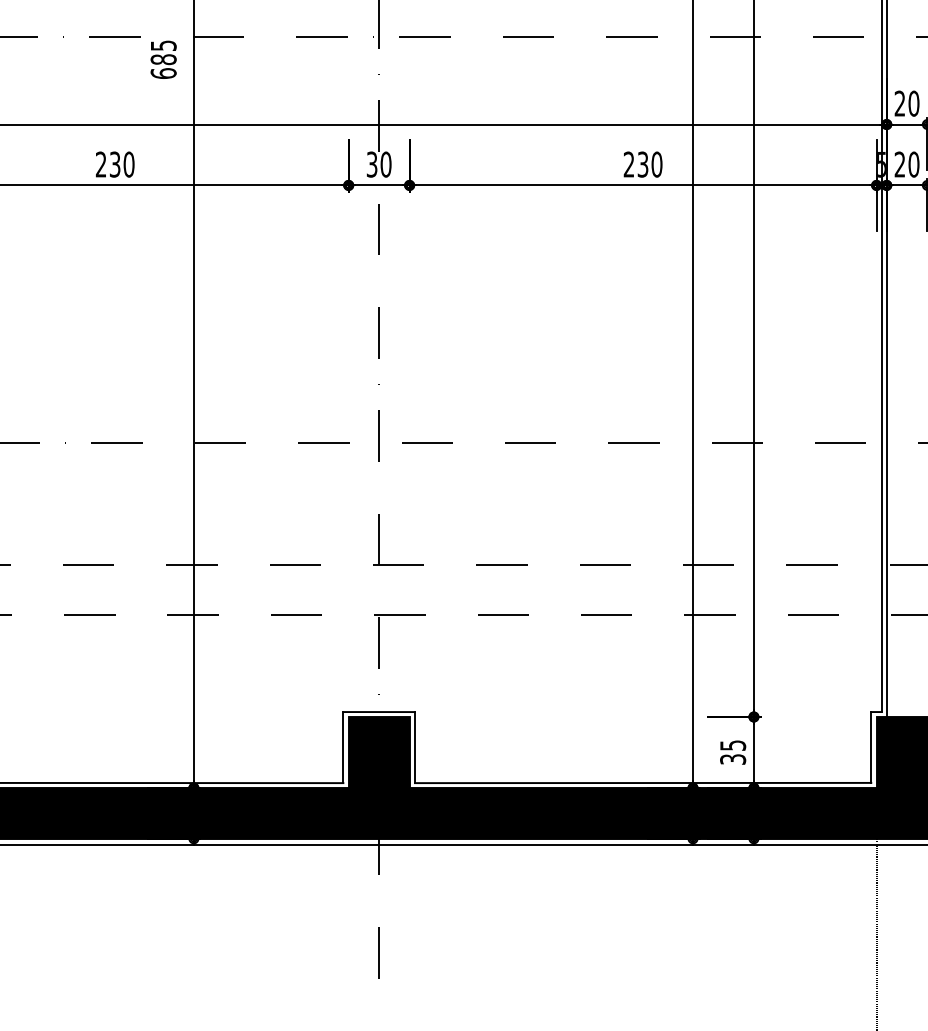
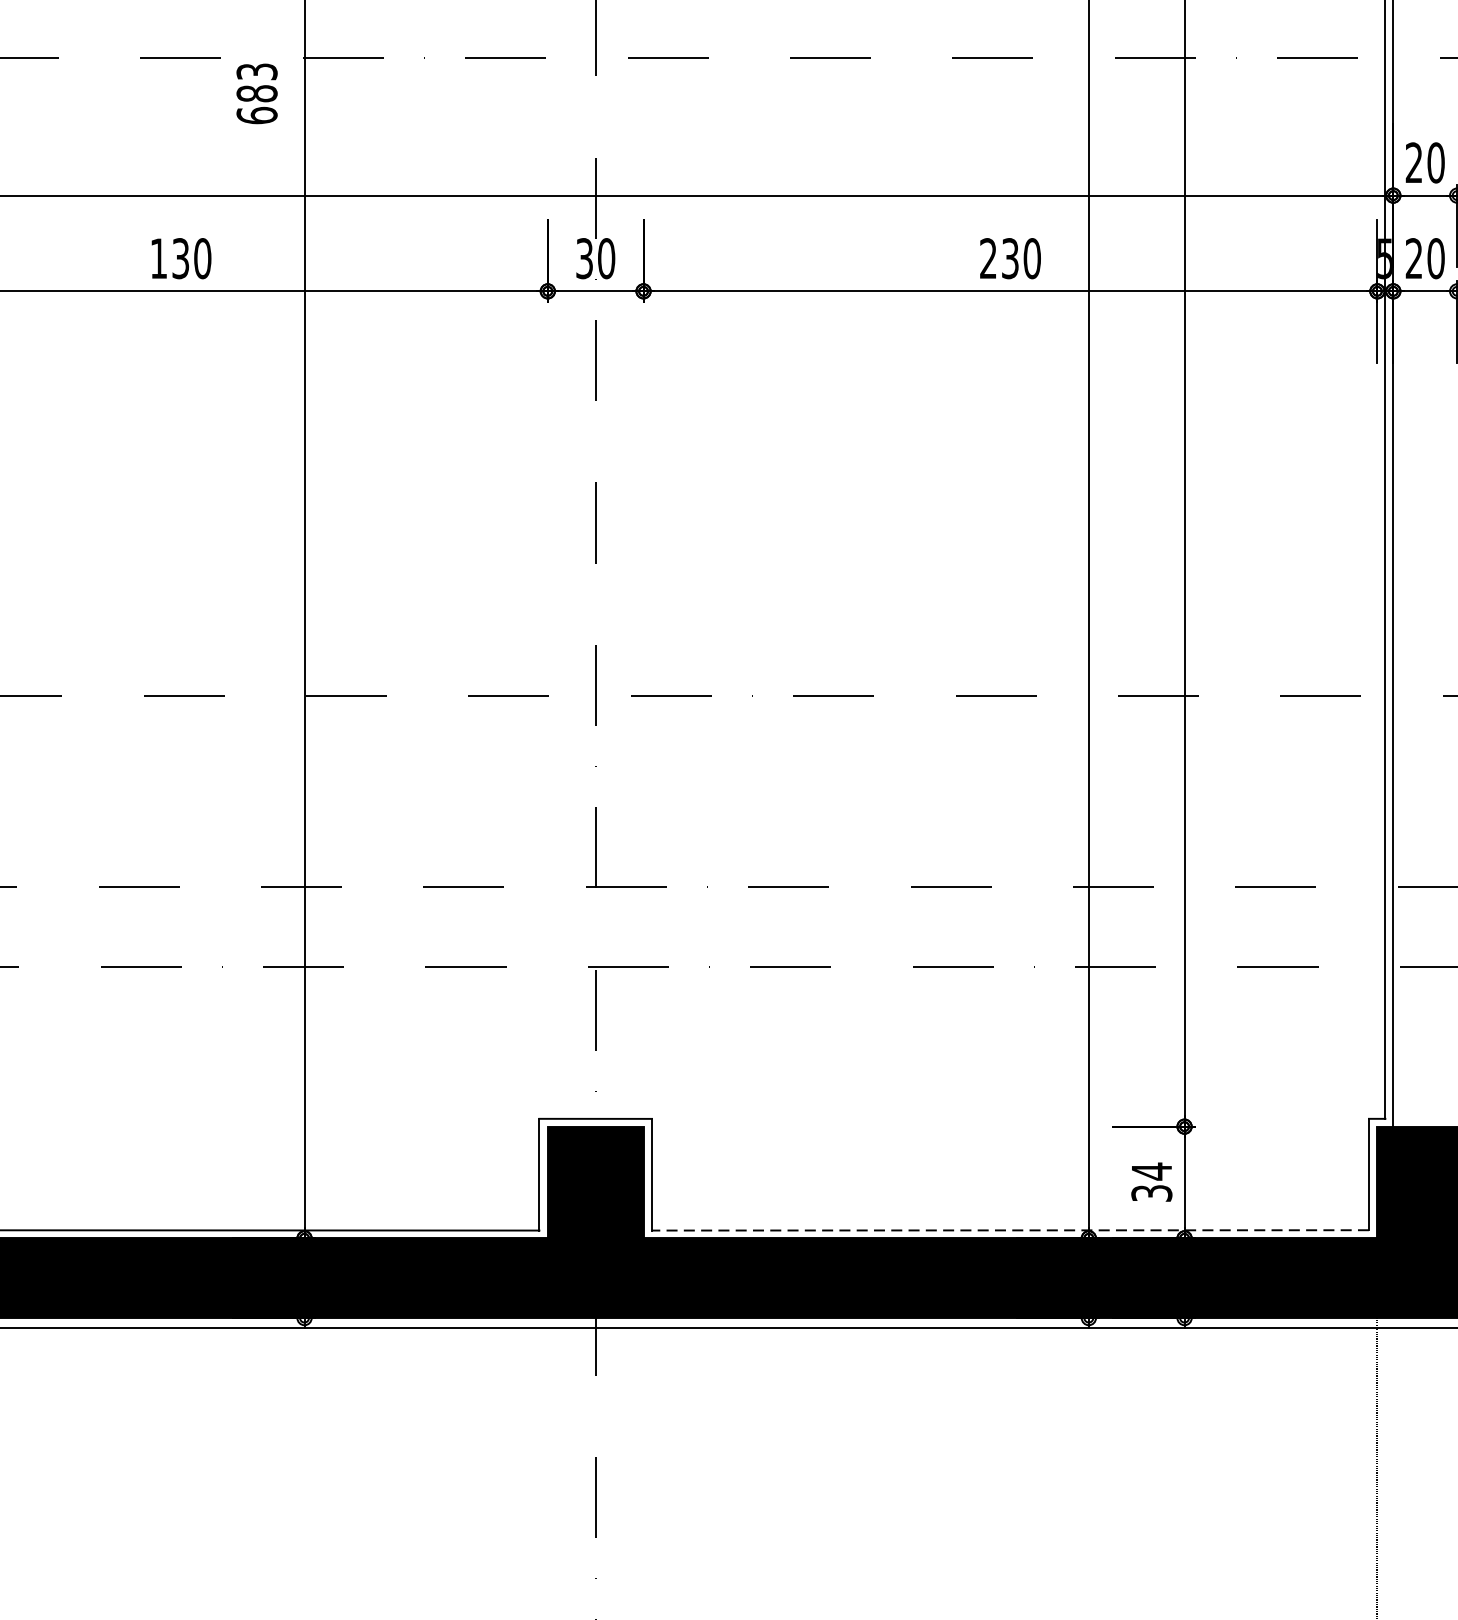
text: (163, 45) -> (256, 71), 685 -> 683
text: (100, 164) -> (157, 258), 230 -> 130
text: (733, 745) -> (1152, 1171), 35 -> 34
line: (642, 783) -> (1009, 1231), solid -> dashed

